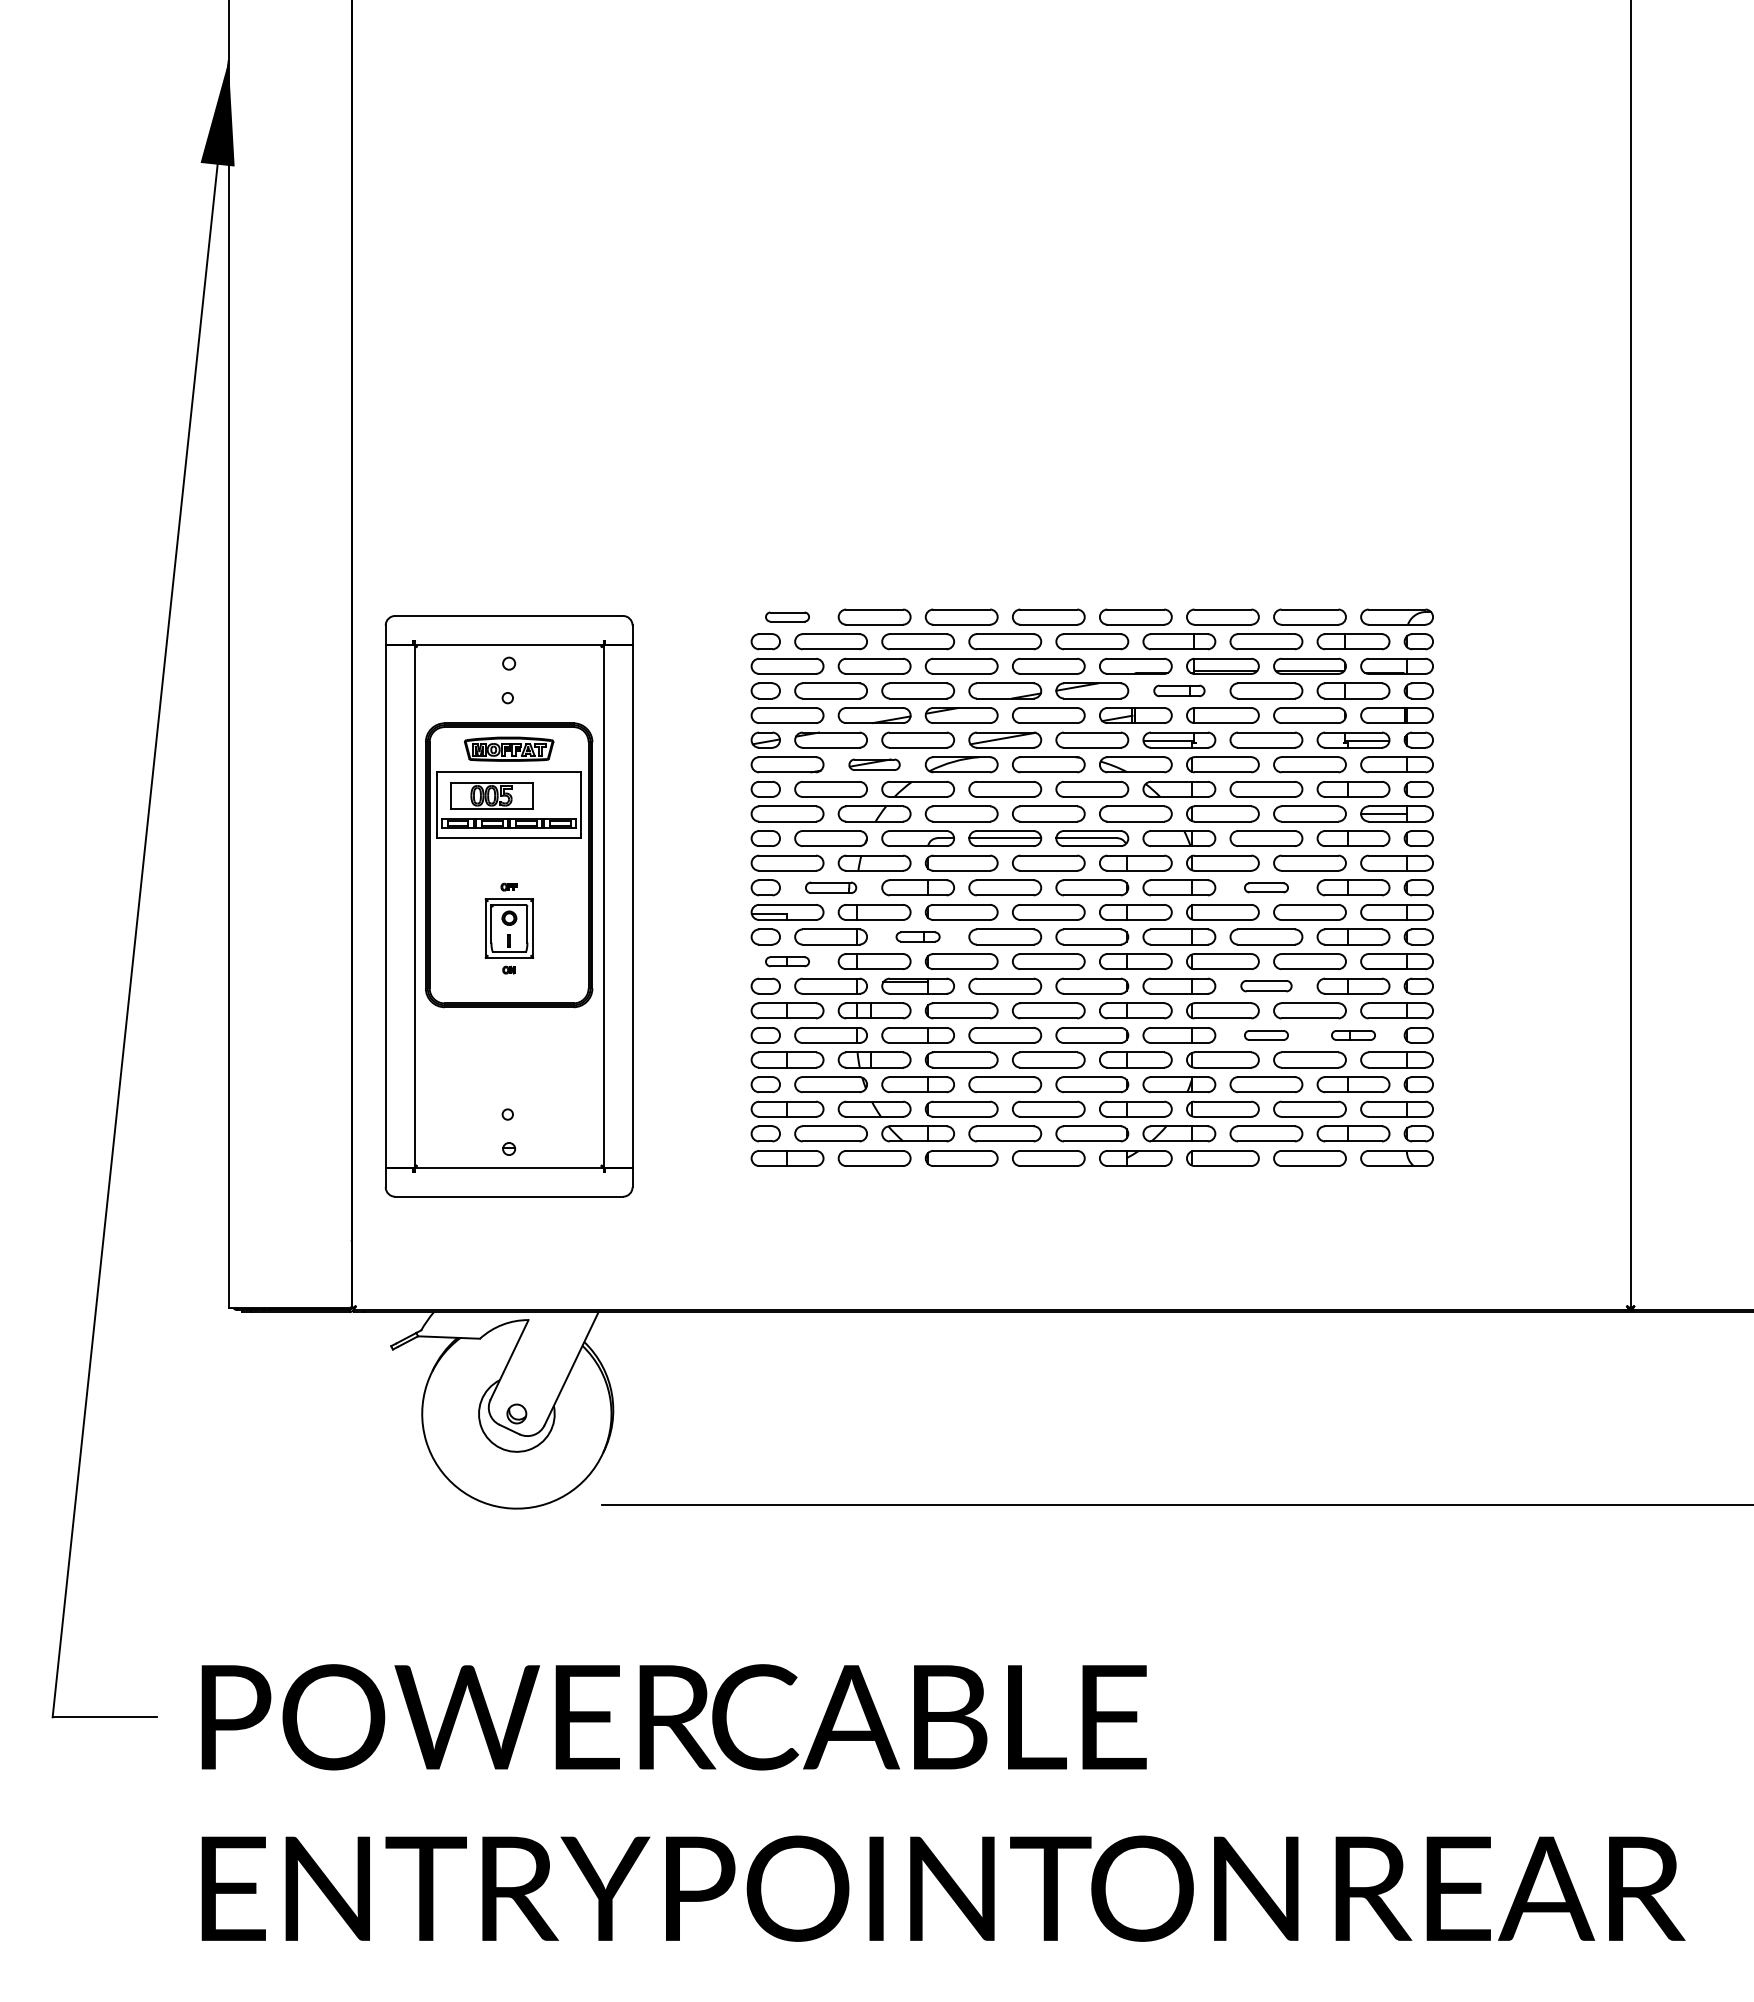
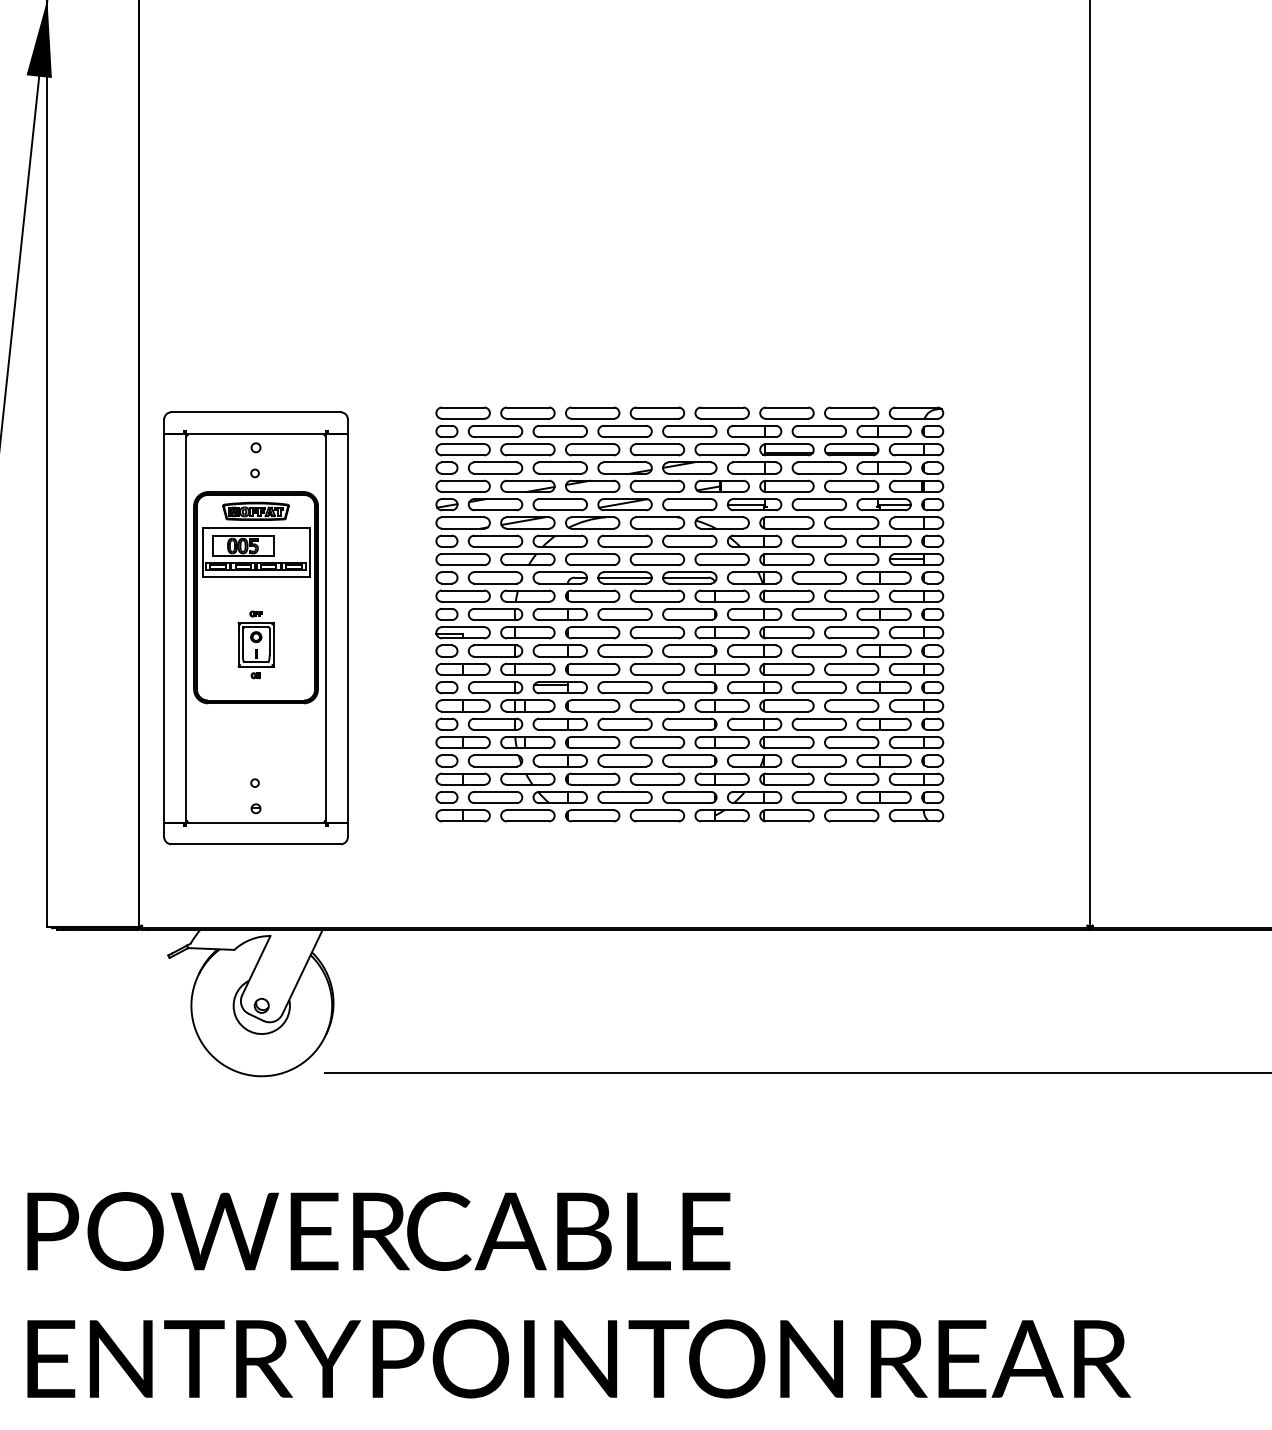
part: (787, 616) -> (463, 412), size x1.67
part: (1179, 690) -> (754, 467), size x1.43
part: (874, 764) -> (527, 522), size x1.43
part: (830, 887) -> (495, 614), size x1.43
part: (1266, 887) -> (819, 614), size x1.67
part: (917, 936) -> (559, 650), size x1.67
part: (787, 961) -> (463, 669), size x1.67
part: (1266, 985) -> (819, 687), size x1.43
part: (1266, 1035) -> (819, 724), size x1.67
part: (1353, 1035) -> (884, 724), size x1.67

